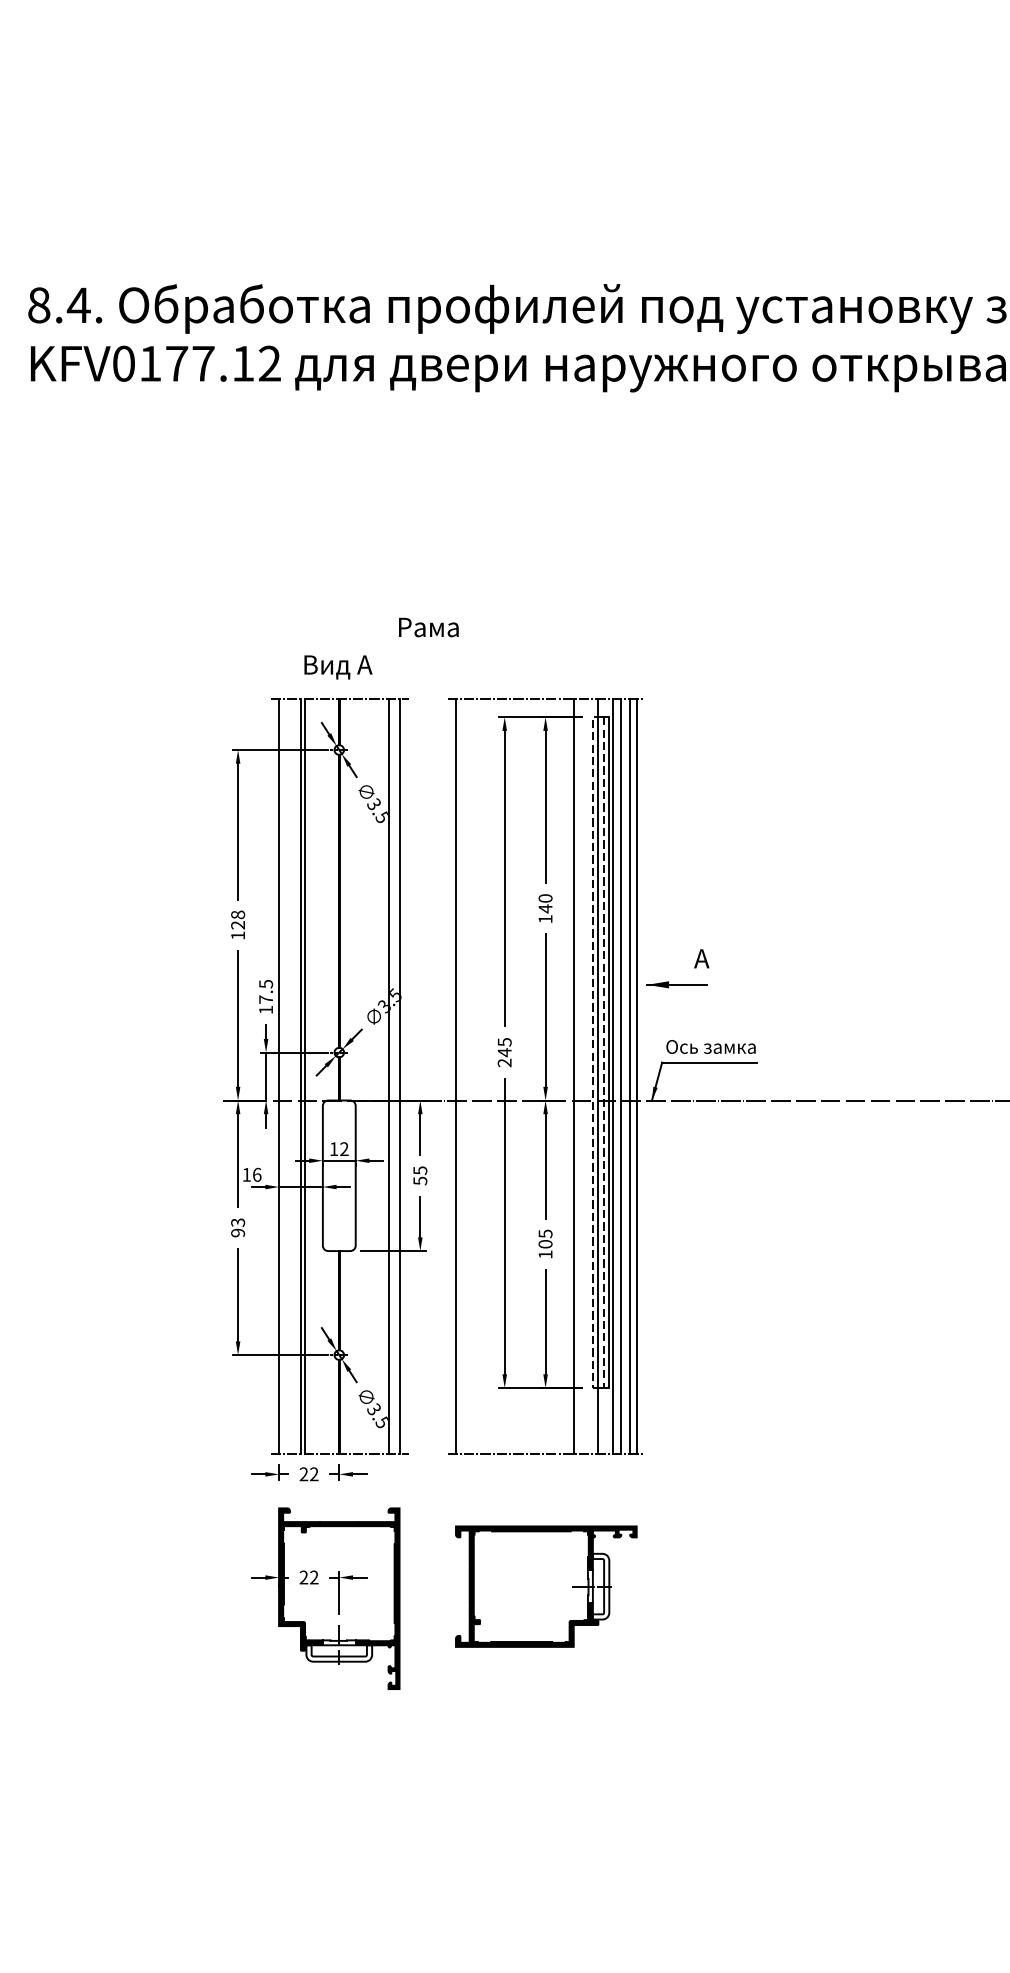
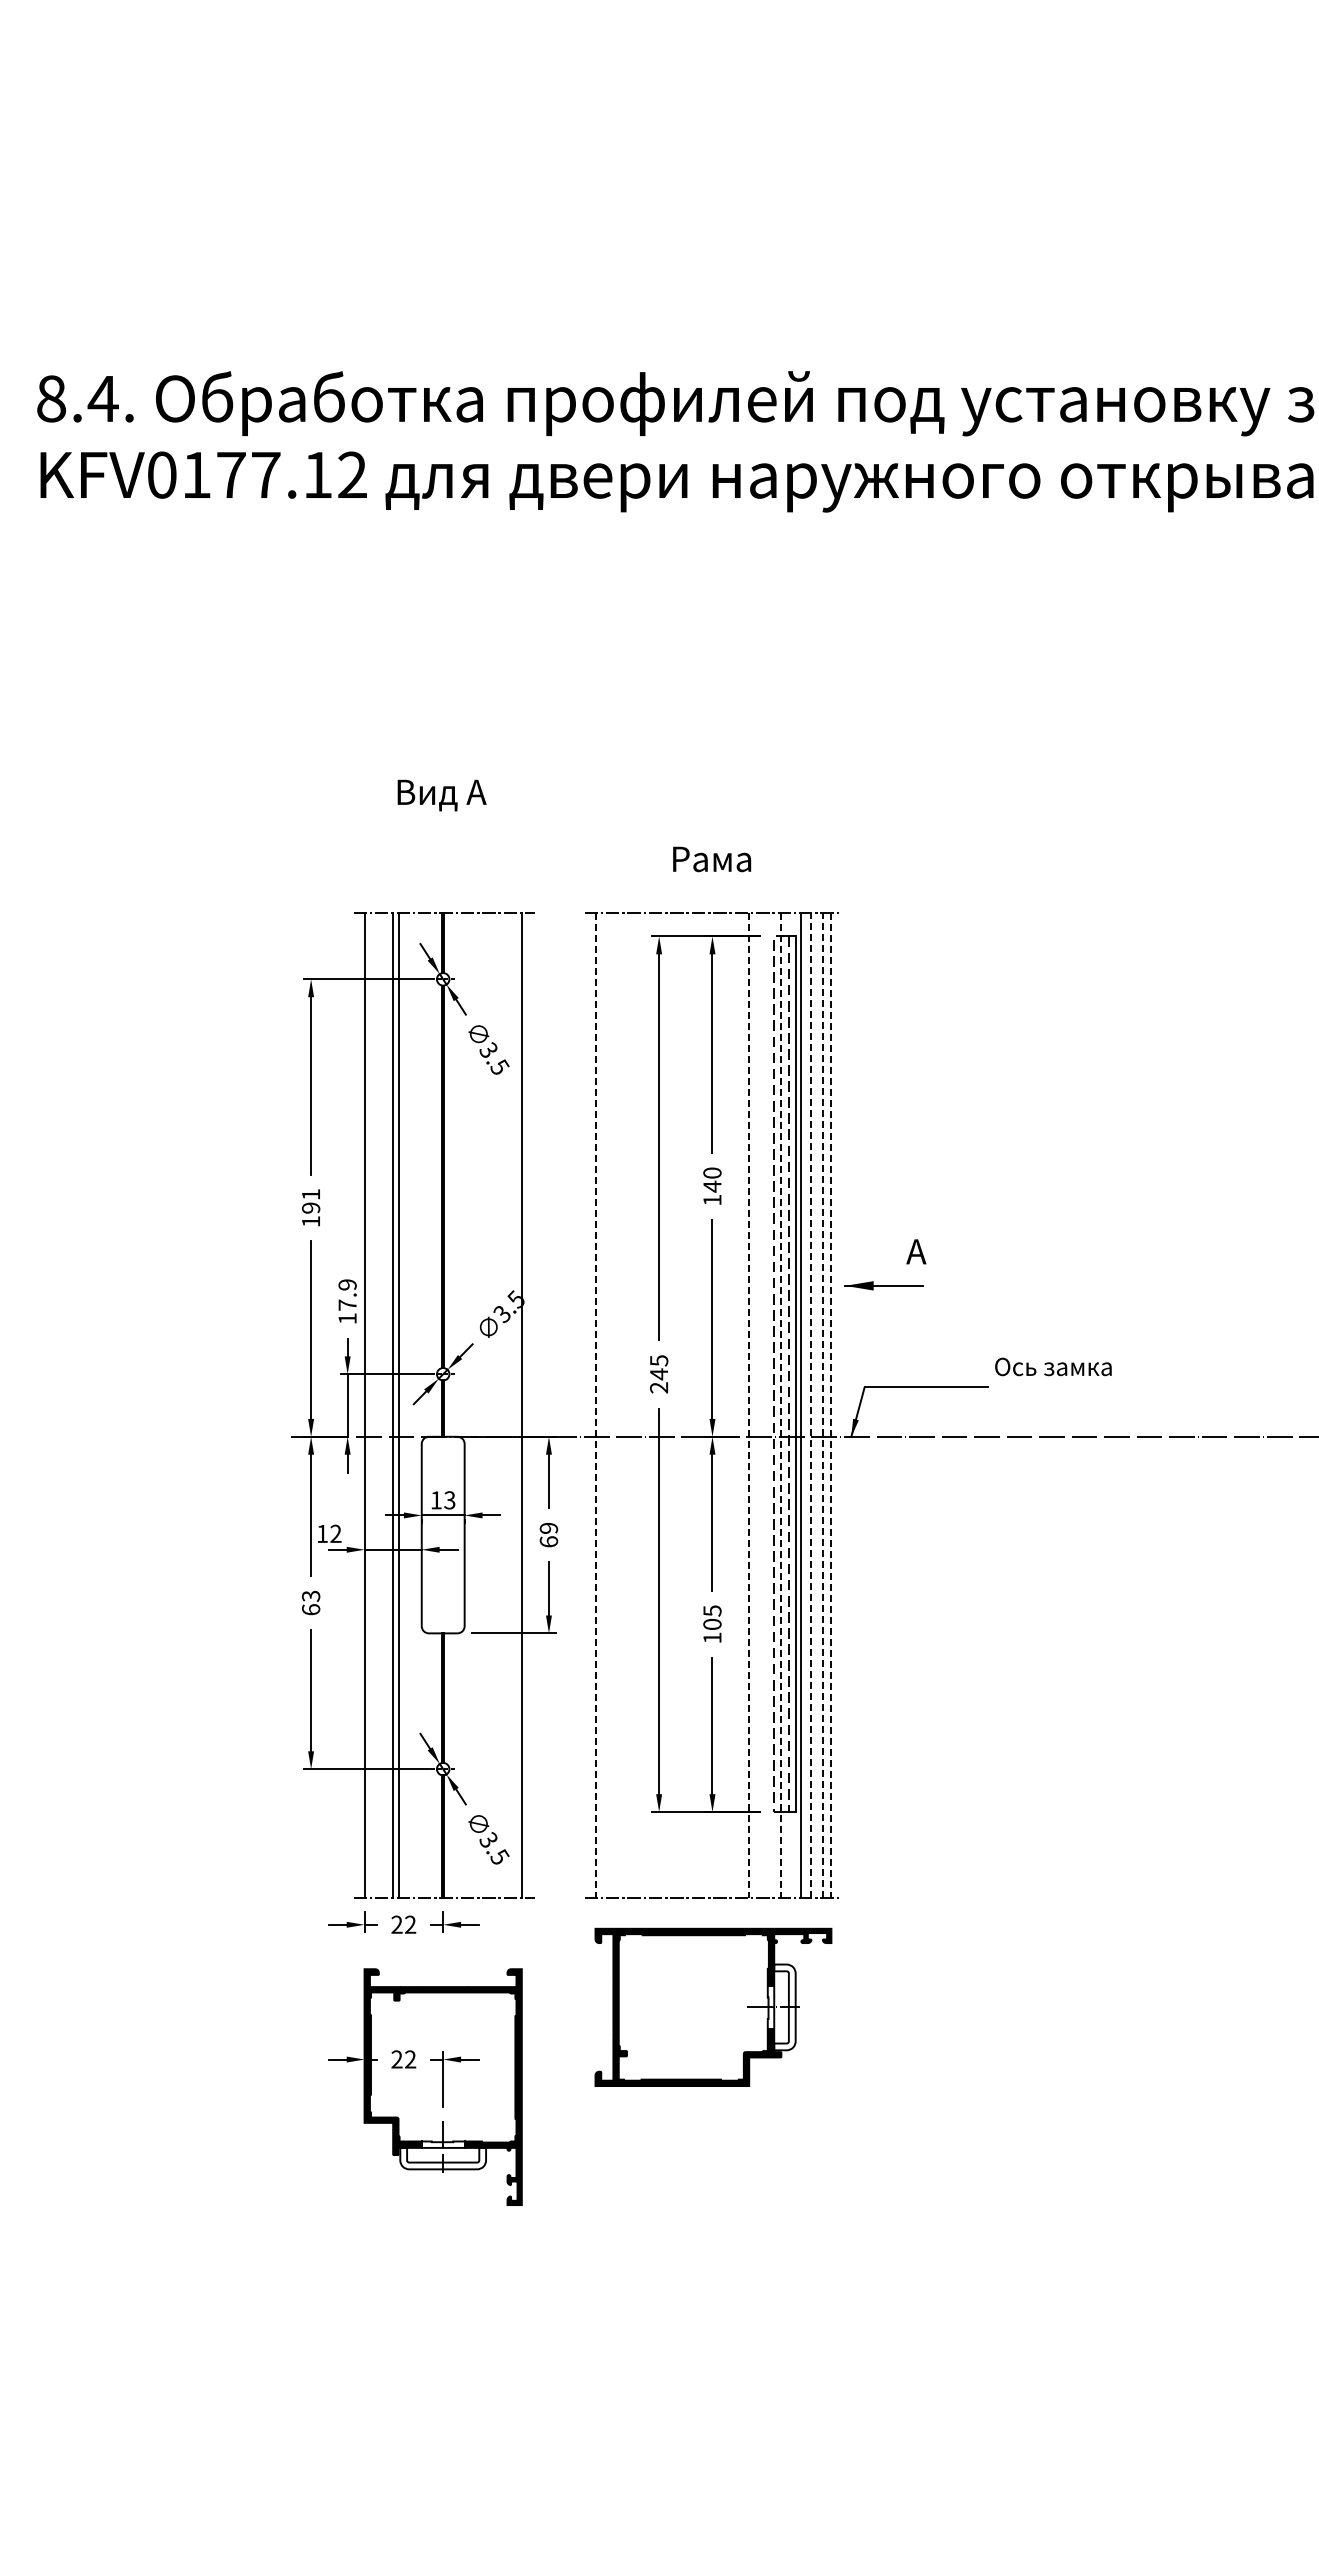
text: (429, 627) -> (712, 859), moved
text: (337, 667) -> (441, 795), moved
text: (238, 920) -> (311, 1201), 128 -> 191
text: (265, 983) -> (347, 1284), 17.5 -> 17.9
text: (711, 1046) -> (1053, 1366), moved
line: (388, 1075) -> (507, 1404), removed
line: (621, 1075) -> (811, 1404), solid -> dashed
line: (629, 1075) -> (822, 1404), solid -> dashed
line: (455, 1076) -> (595, 1405), solid -> dashed
line: (573, 1076) -> (749, 1405), solid -> dashed
line: (598, 1076) -> (781, 1405), solid -> dashed
line: (636, 1076) -> (831, 1405), solid -> dashed
text: (344, 1149) -> (449, 1500), 12 -> 13
text: (256, 1174) -> (335, 1533), 16 -> 12
text: (419, 1175) -> (548, 1534), 55 -> 69
text: (237, 1232) -> (310, 1609), 93 -> 63
part: (546, 1585) -> (713, 2006), moved

